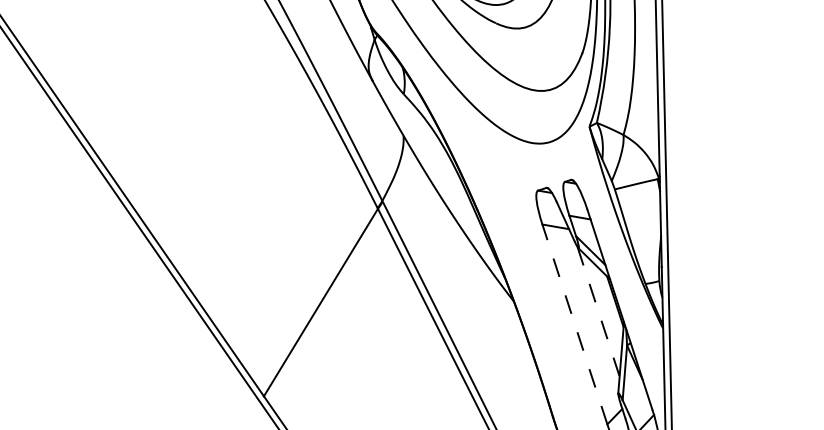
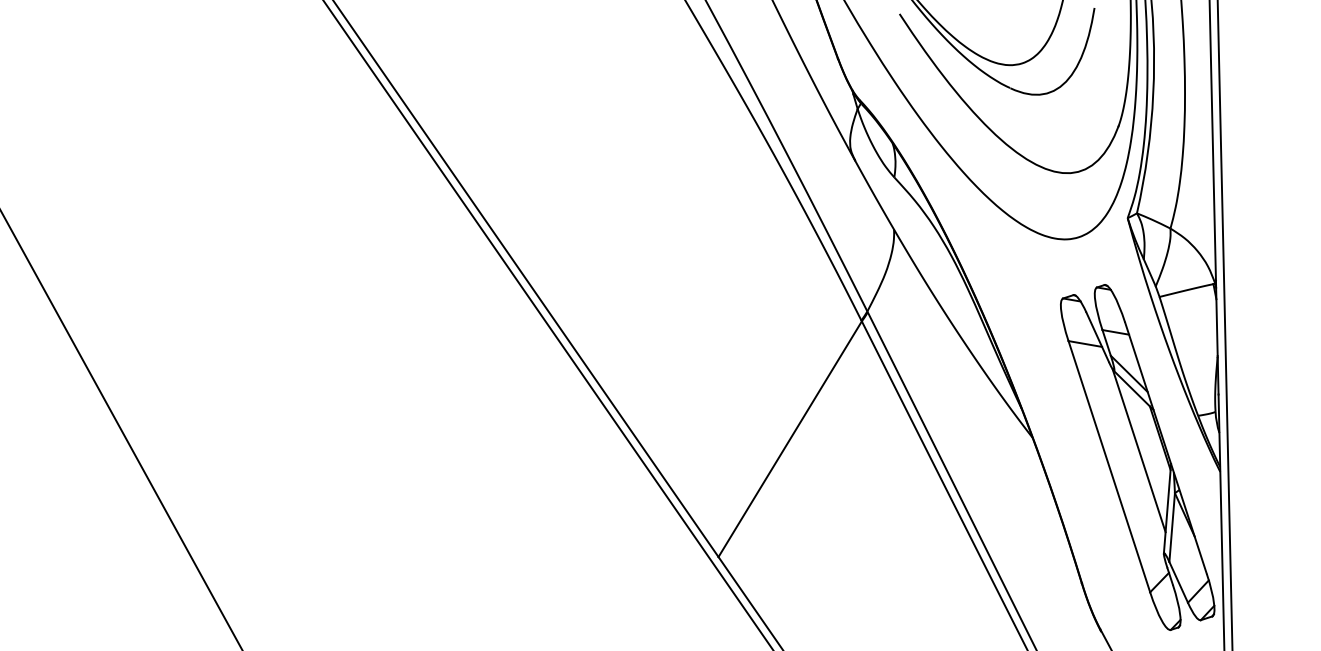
line: (598, 311) -> (1139, 450), dashed -> solid
line: (575, 324) -> (1109, 466), dashed -> solid

